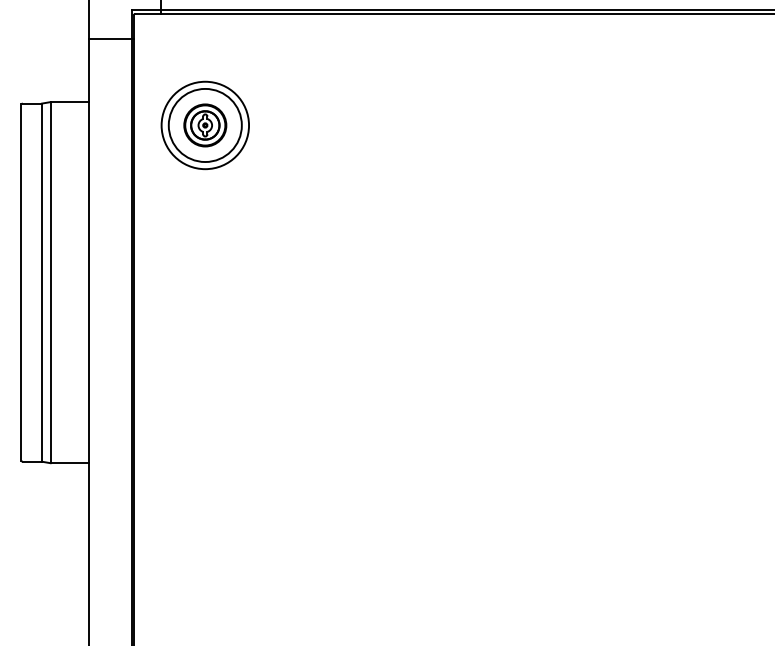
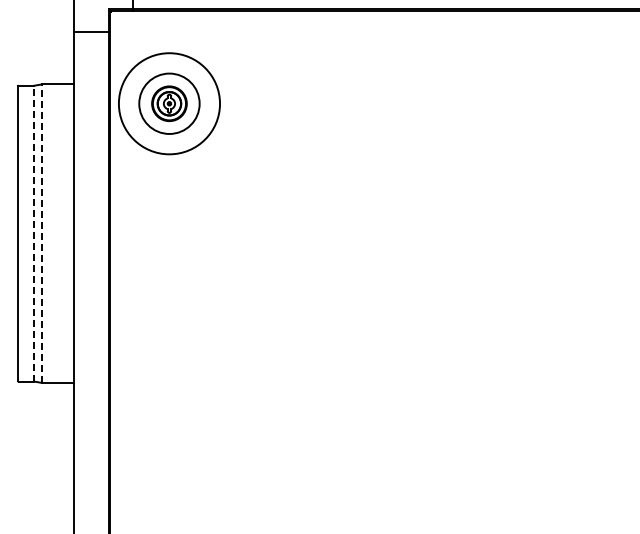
circle: (205, 125) -> (169, 103), size x1.4
line: (41, 282) -> (34, 233), solid -> dashed
line: (50, 282) -> (41, 233), solid -> dashed

